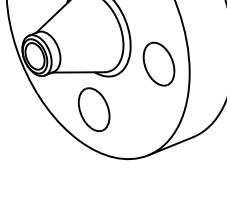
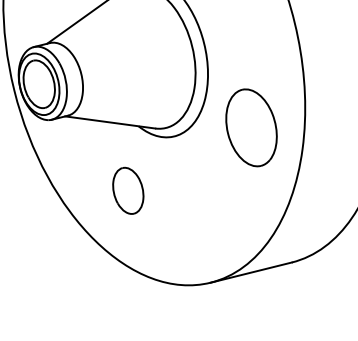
part: (93, 109) -> (127, 190), size x0.6

